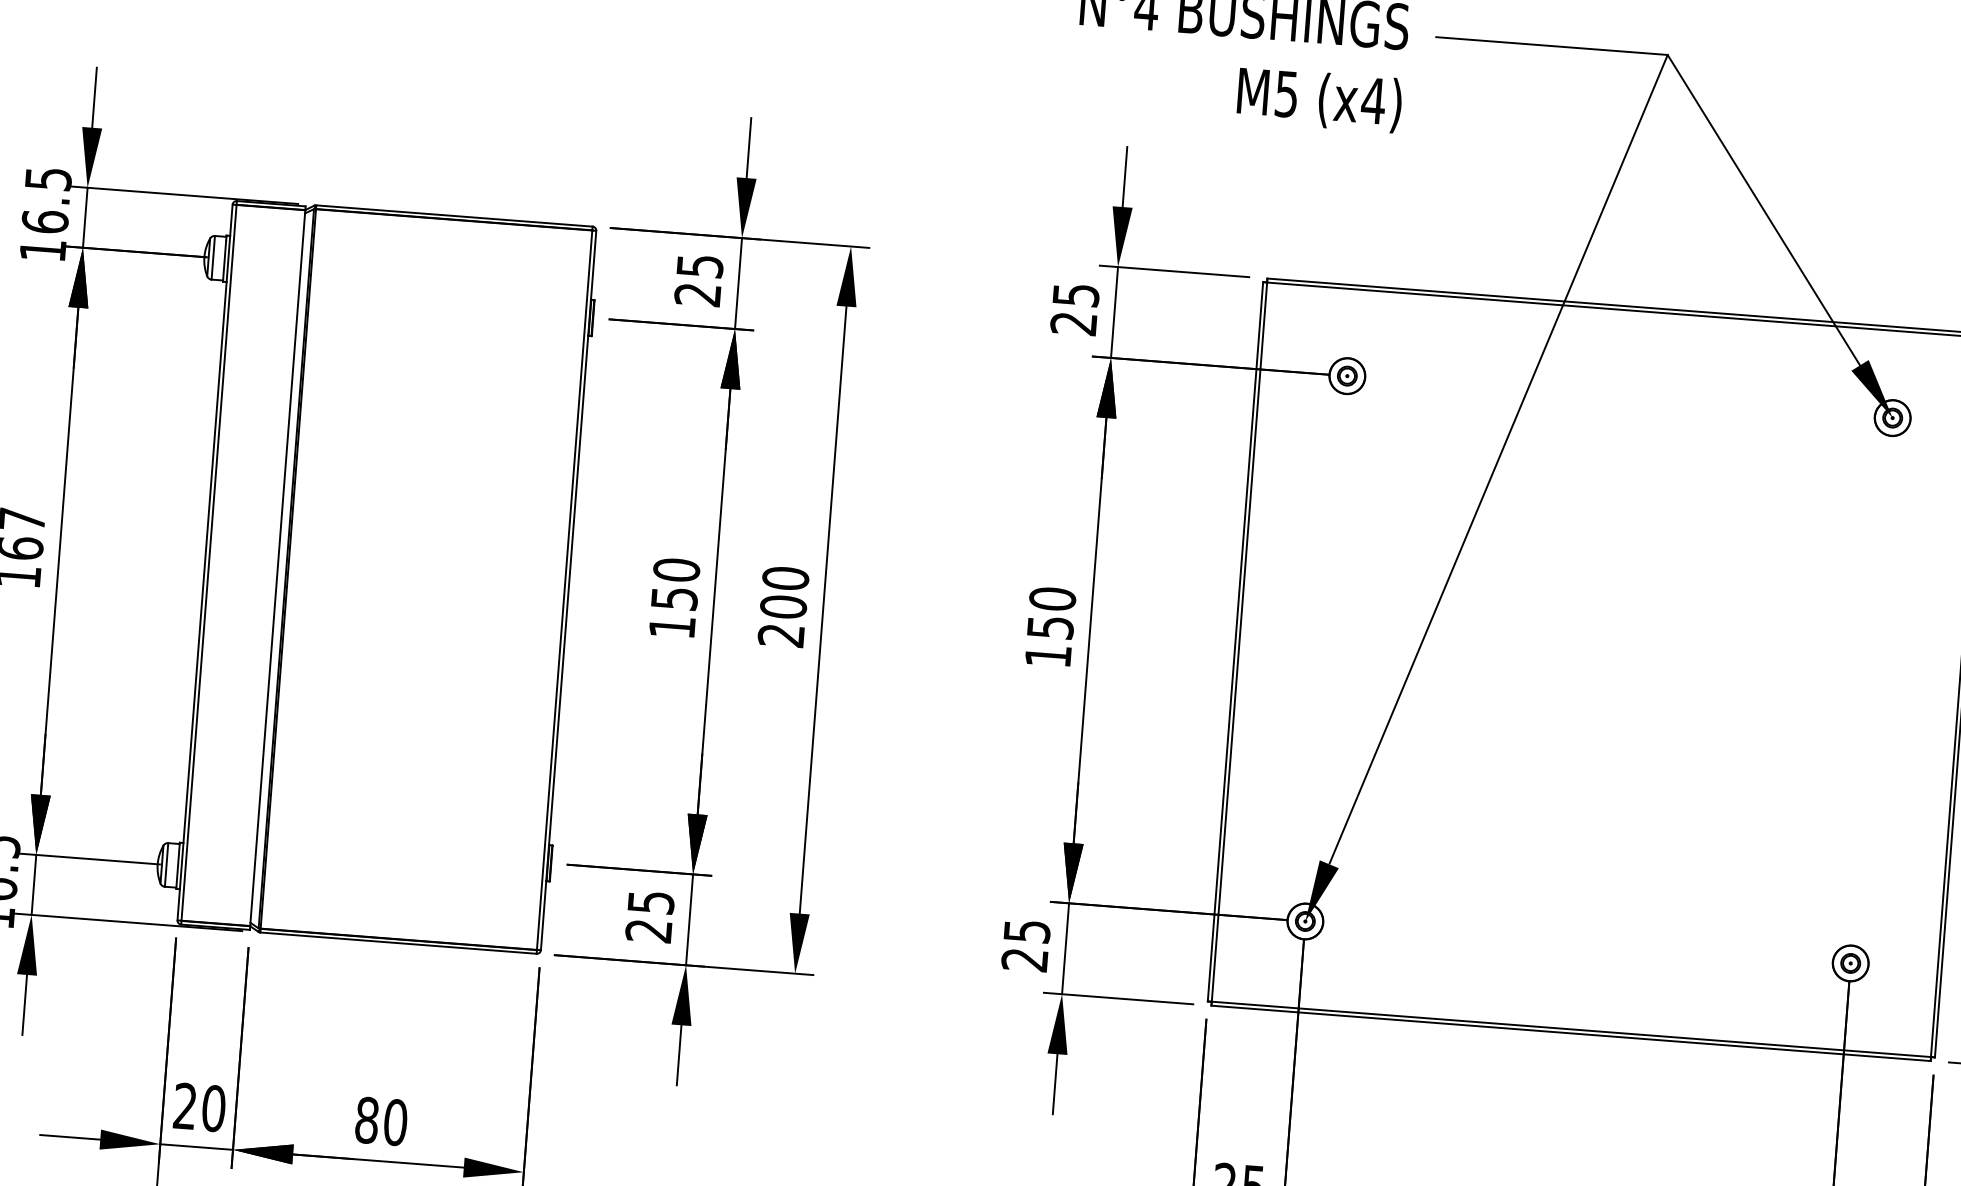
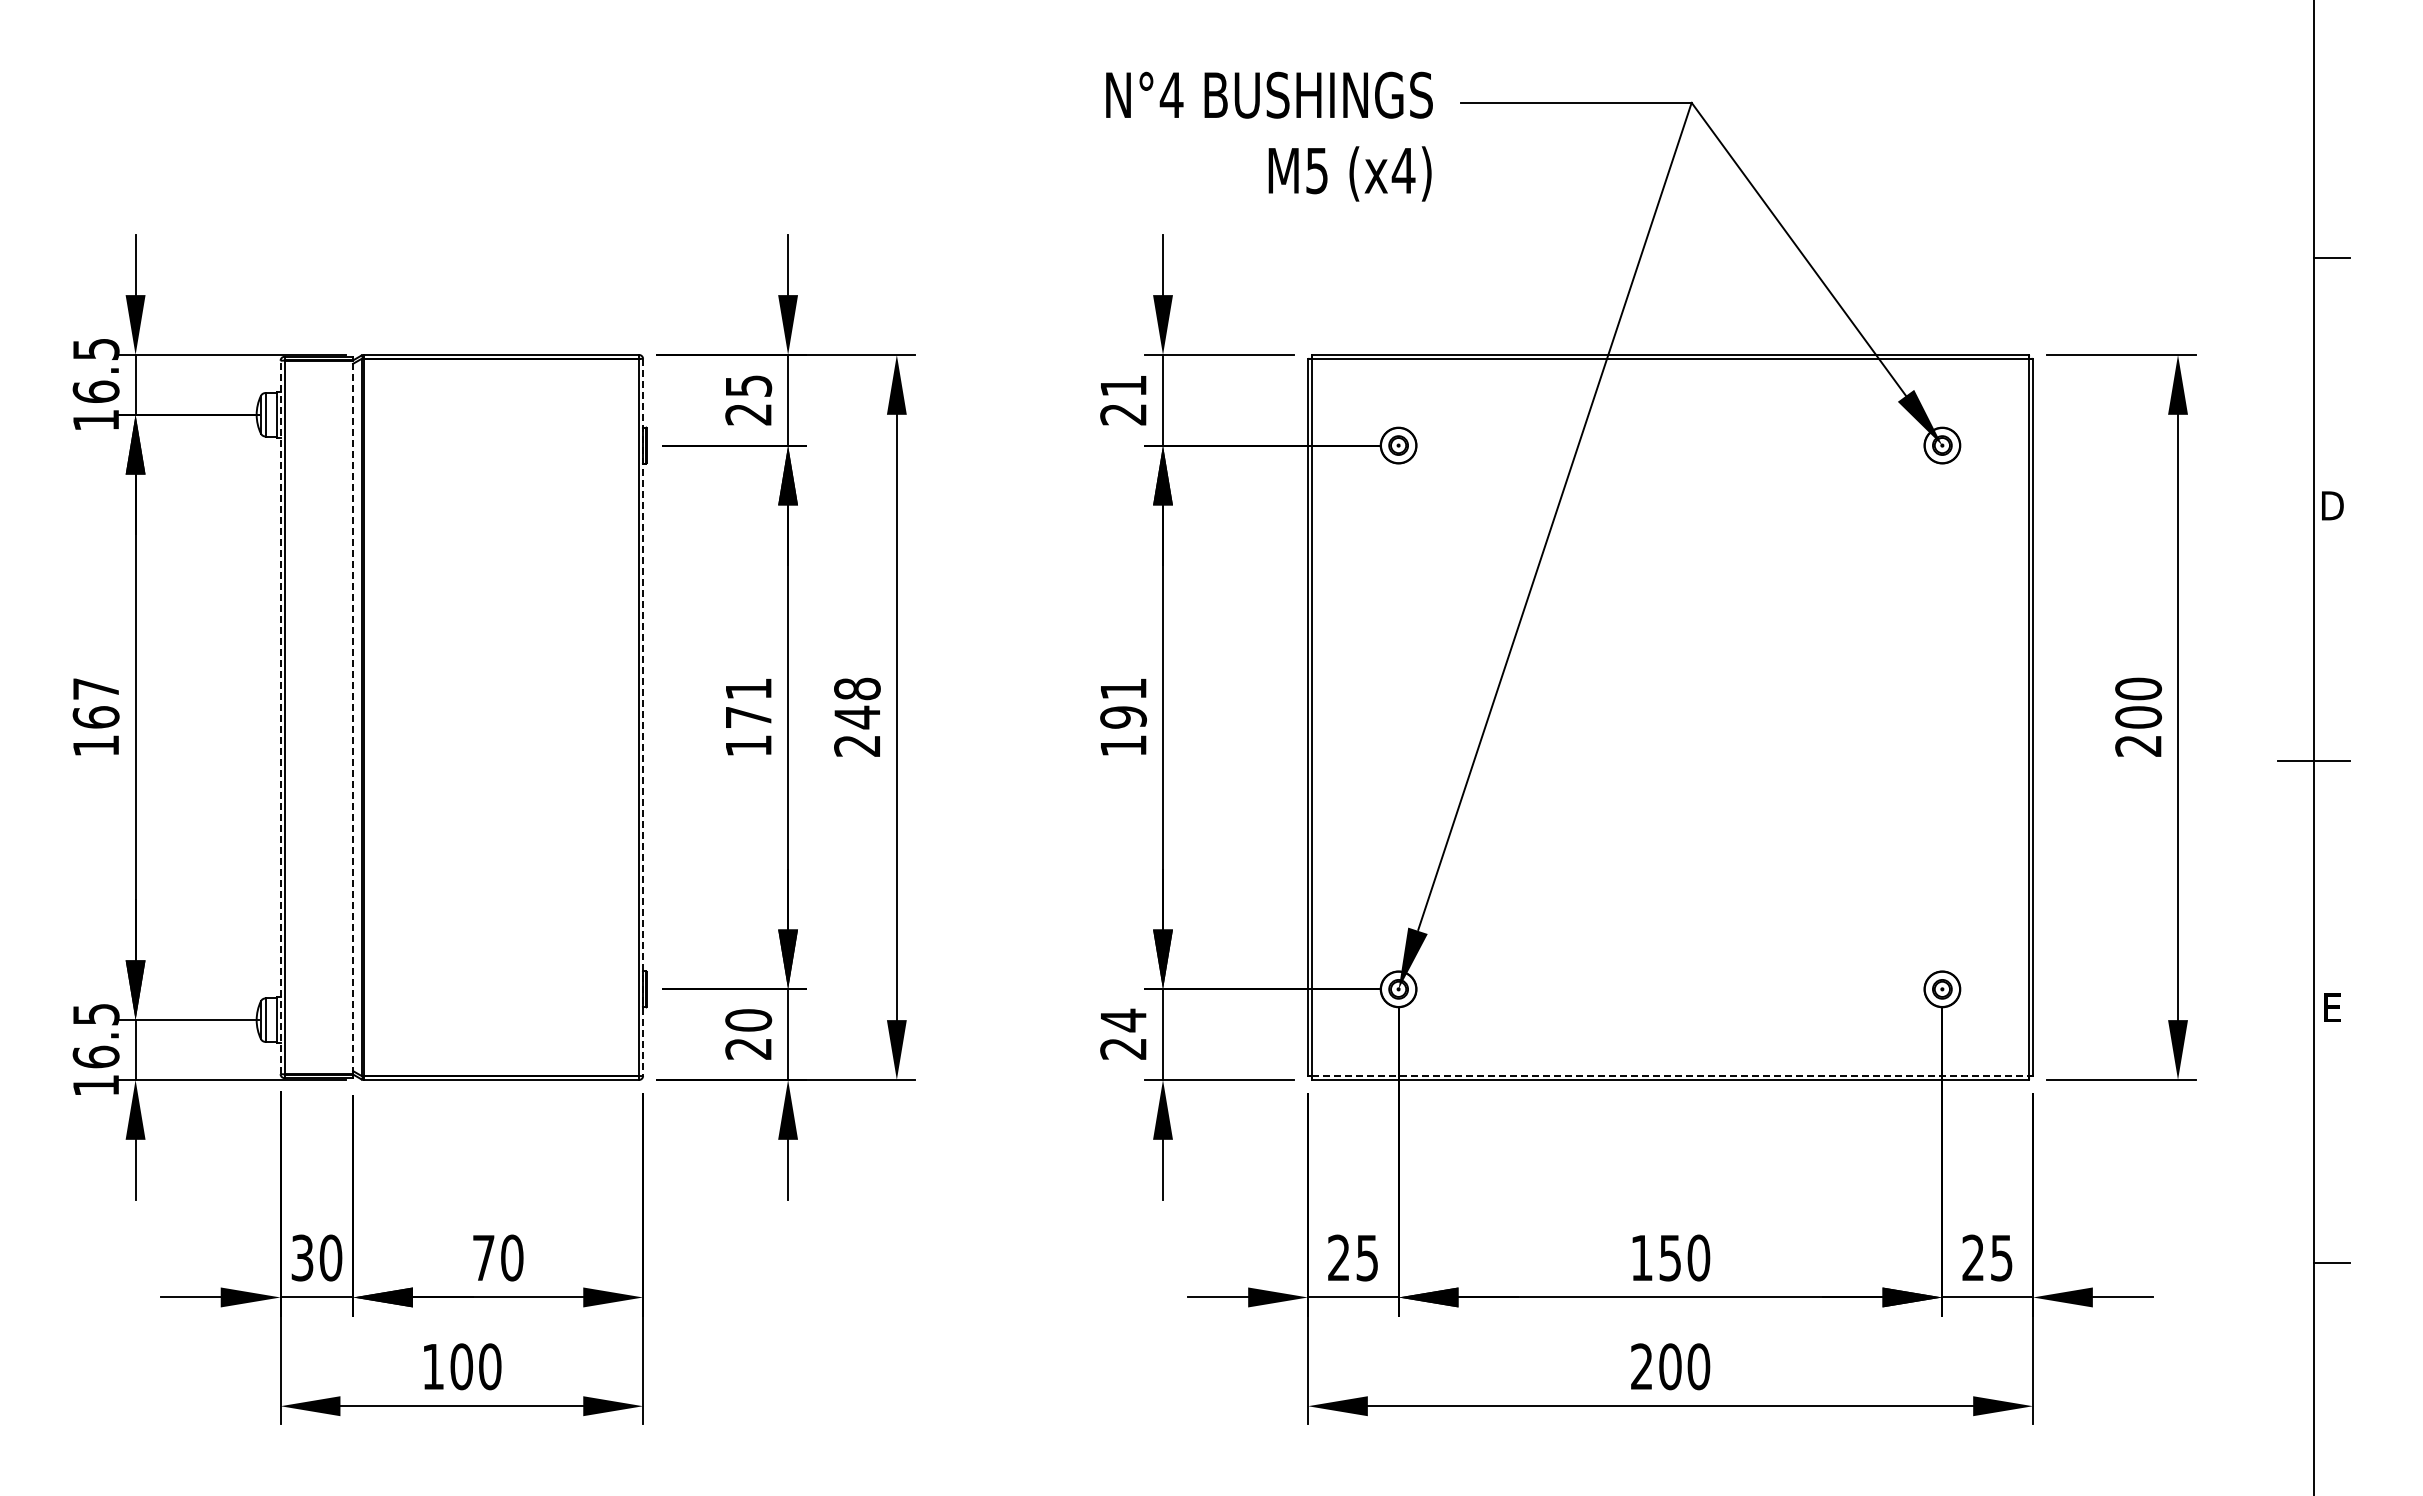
text: (1076, 294) -> (1123, 385), 25 -> 21
line: (204, 562) -> (280, 717), solid -> dashed
line: (278, 568) -> (353, 717), solid -> dashed
text: (675, 583) -> (748, 702), 150 -> 171
line: (569, 590) -> (643, 717), solid -> dashed
text: (784, 593) -> (857, 703), 200 -> 248
text: (1051, 612) -> (1123, 702), 150 -> 191
text: (650, 902) -> (748, 1020), 25 -> 20
text: (1028, 931) -> (1124, 1020), 25 -> 24
line: (1571, 1028) -> (1670, 1075), solid -> dashed
text: (185, 1106) -> (302, 1258), 20 -> 30
text: (366, 1119) -> (483, 1257), 80 -> 70

